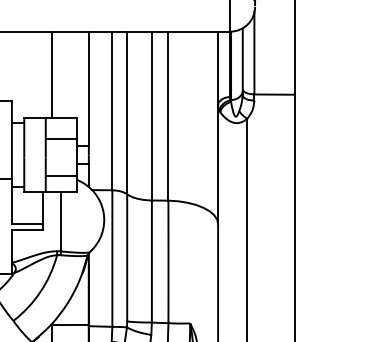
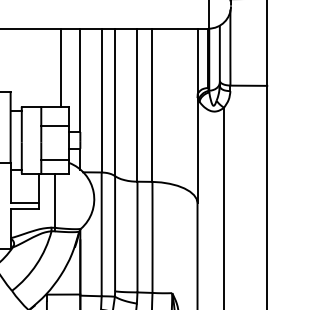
line: (51, 74) -> (60, 67), moved

